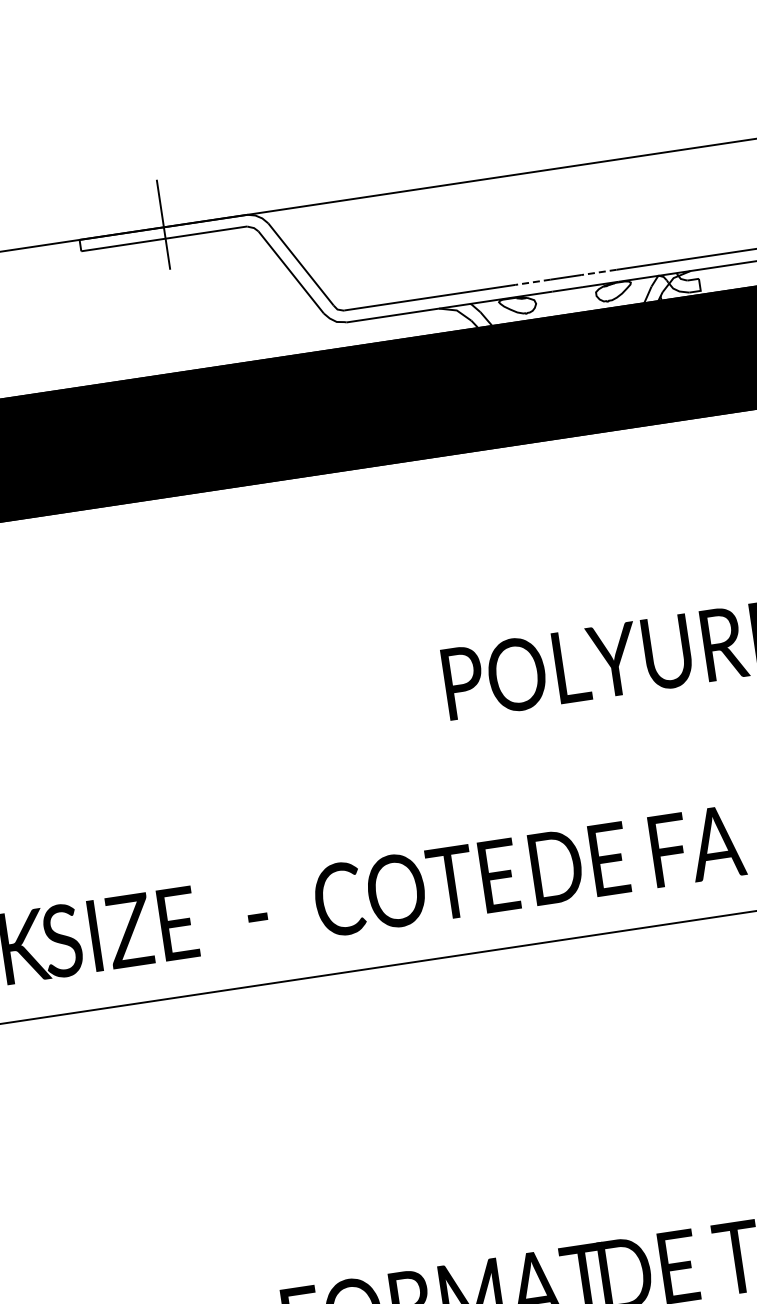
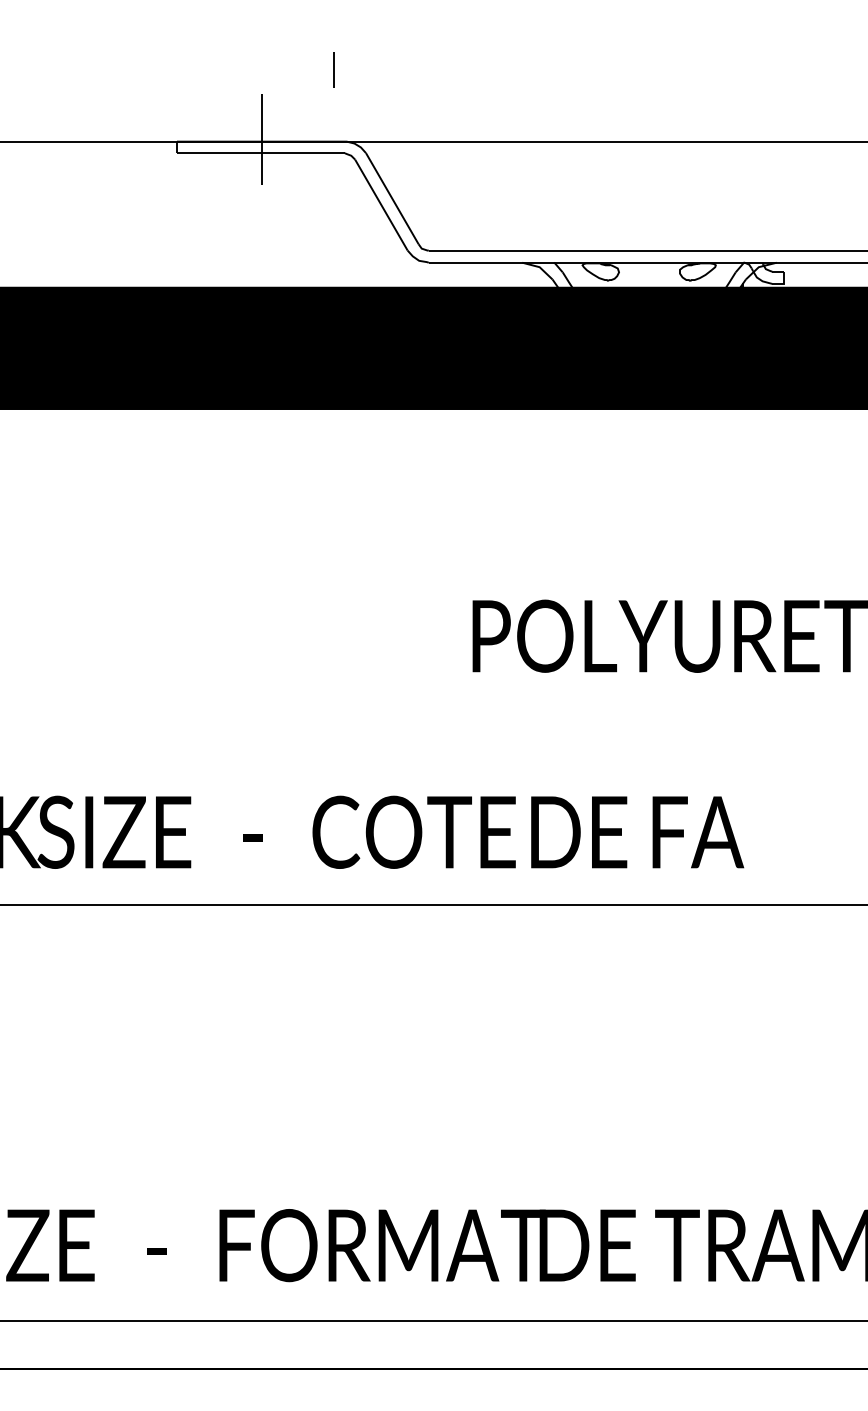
line: (223, 145) -> (333, 69), added
line: (598, 272) -> (685, 250), dashed -> solid
line: (533, 282) -> (619, 250), dashed -> solid

